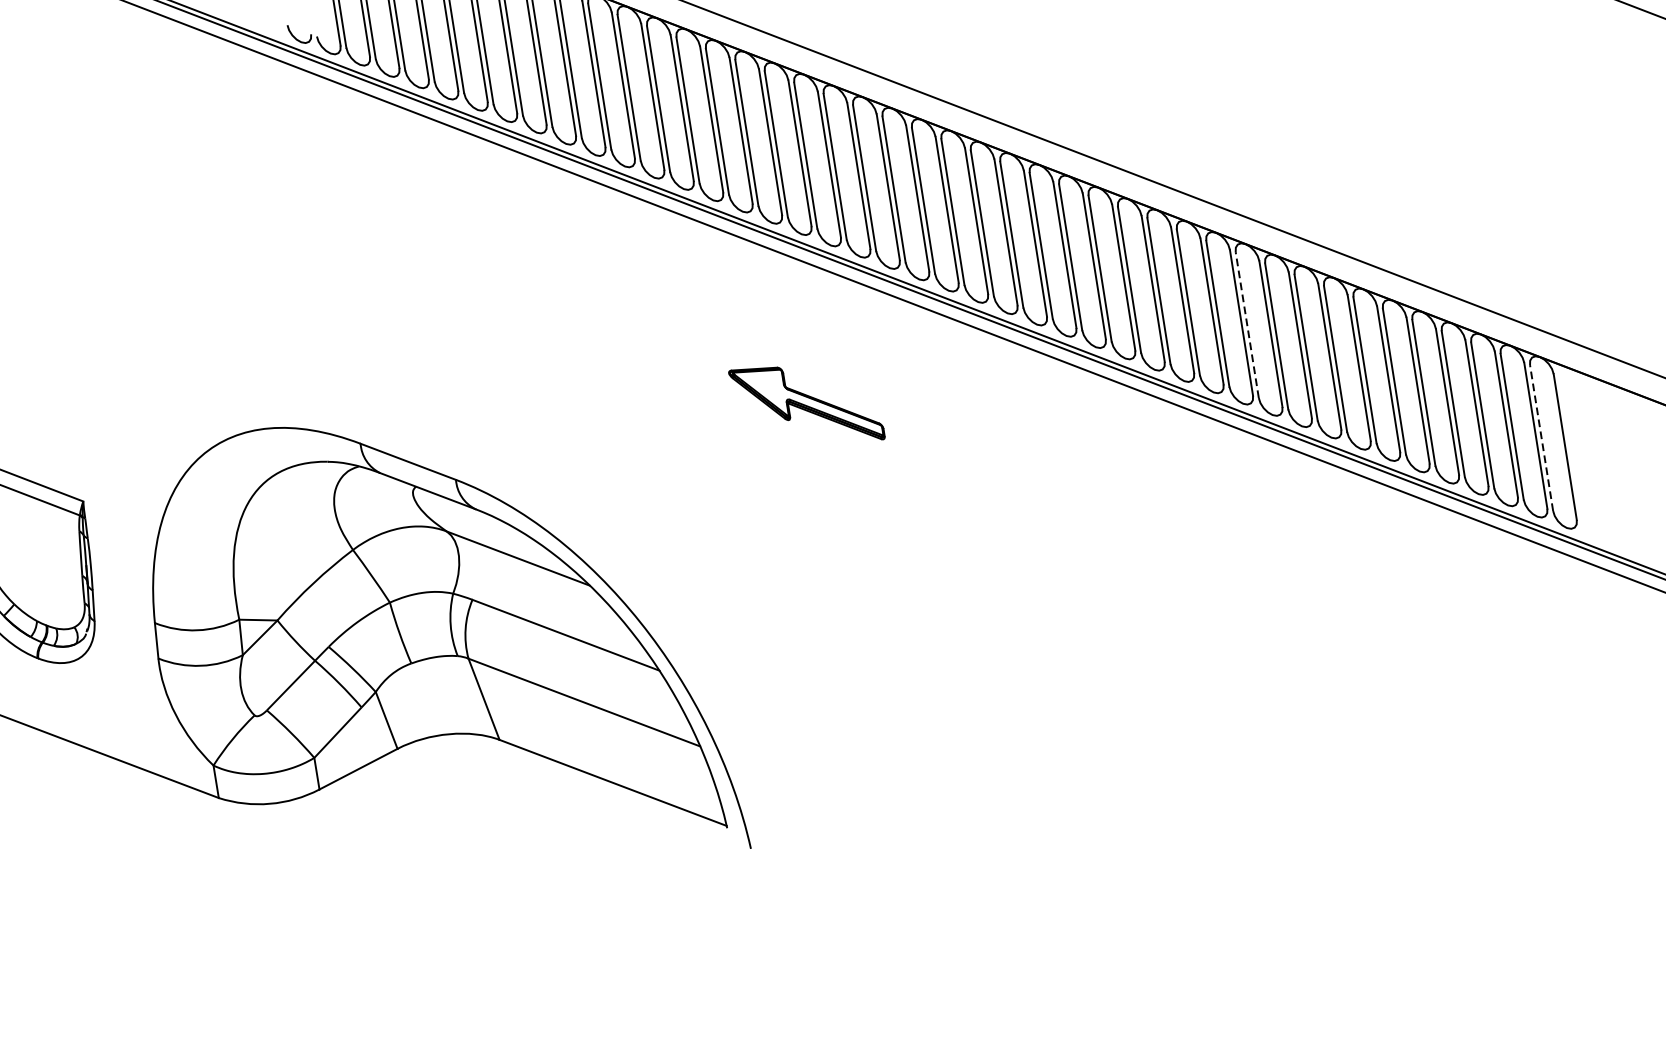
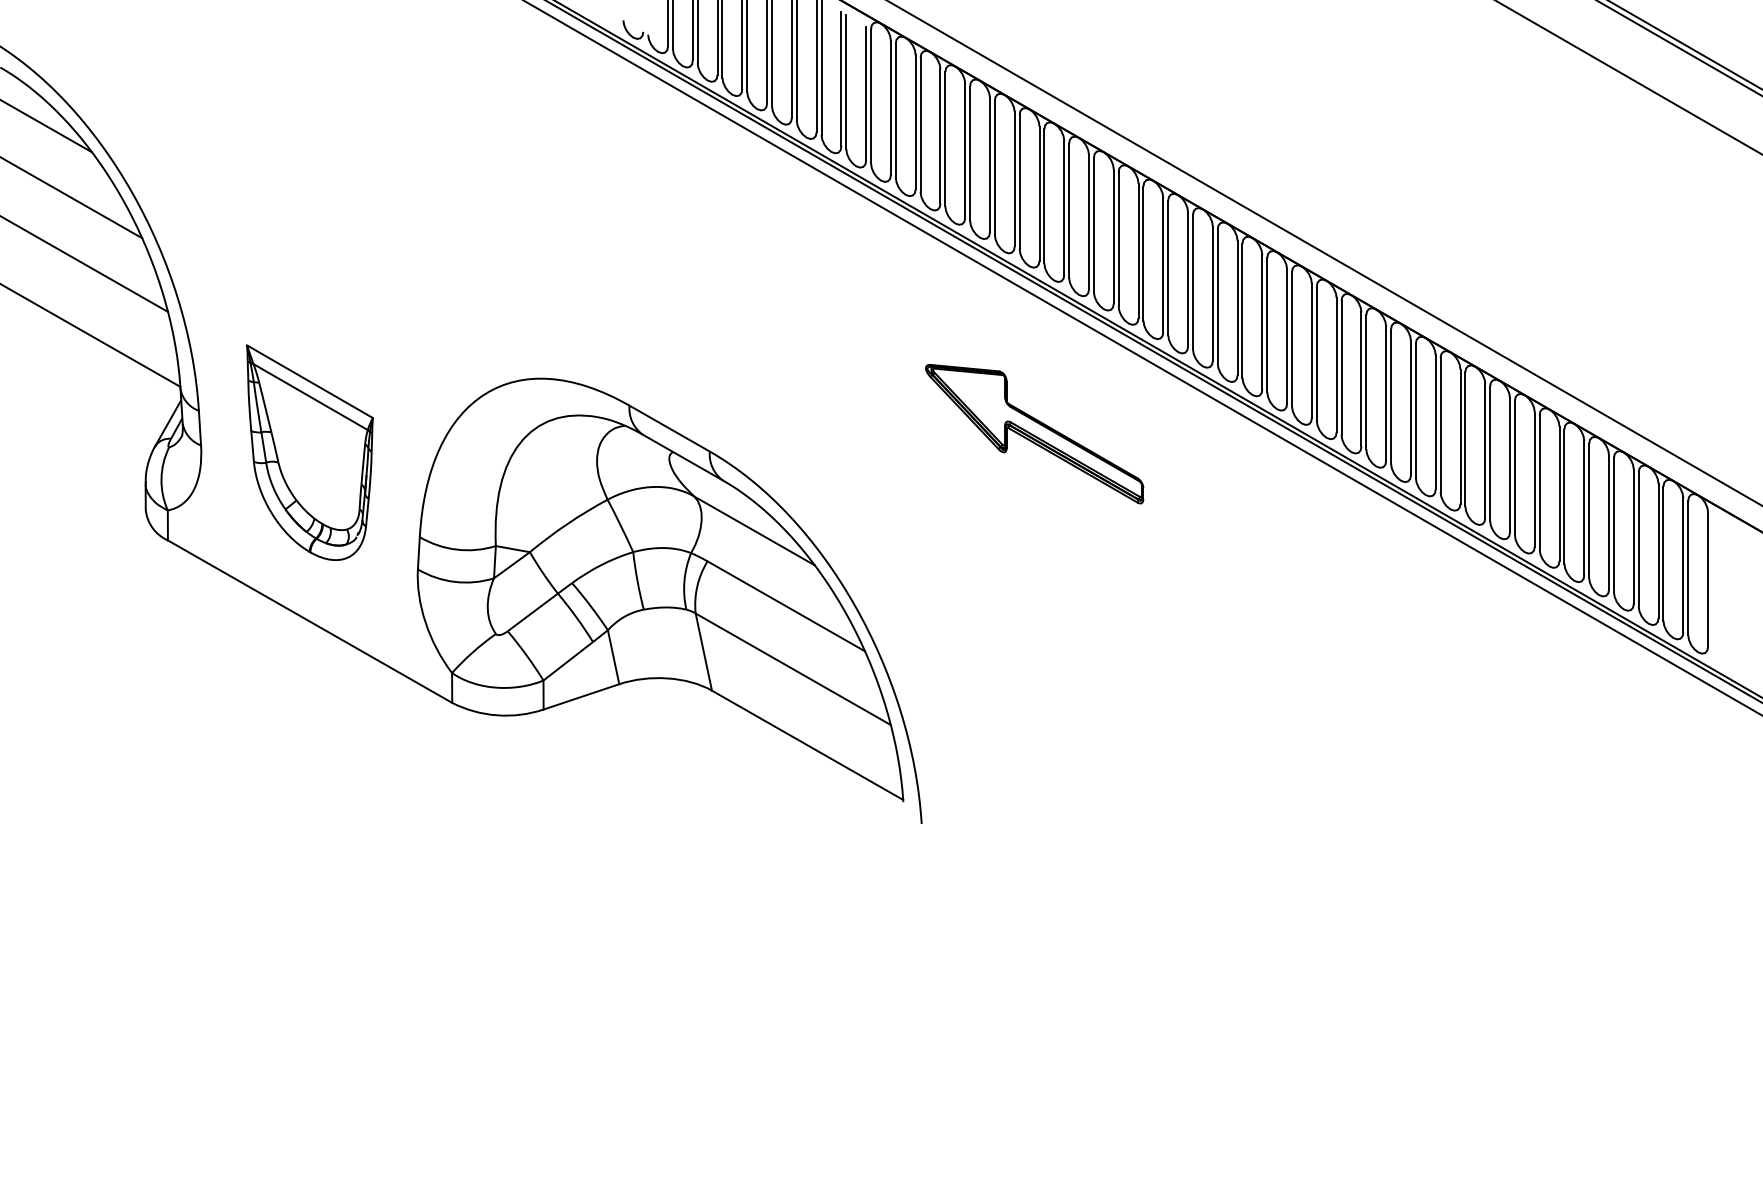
line: (1247, 325) -> (1440, 425), dashed -> solid
part: (806, 405) -> (1034, 434), size x1.67
line: (1541, 438) -> (1688, 568), dashed -> solid

